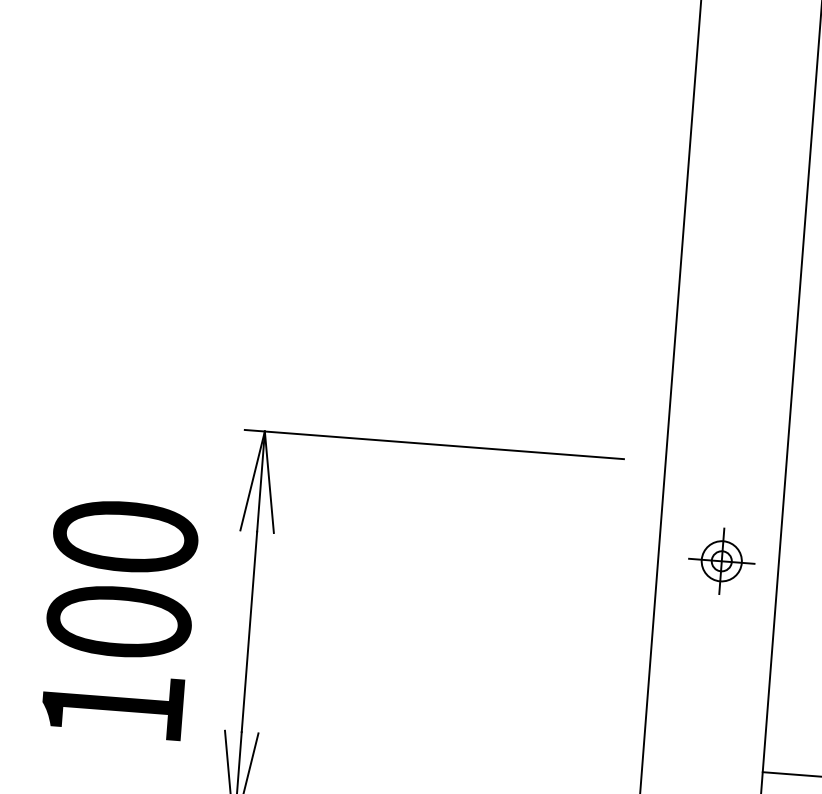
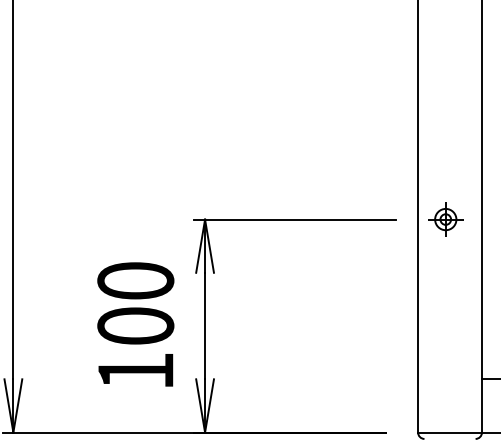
part: (721, 561) -> (445, 219), moved

